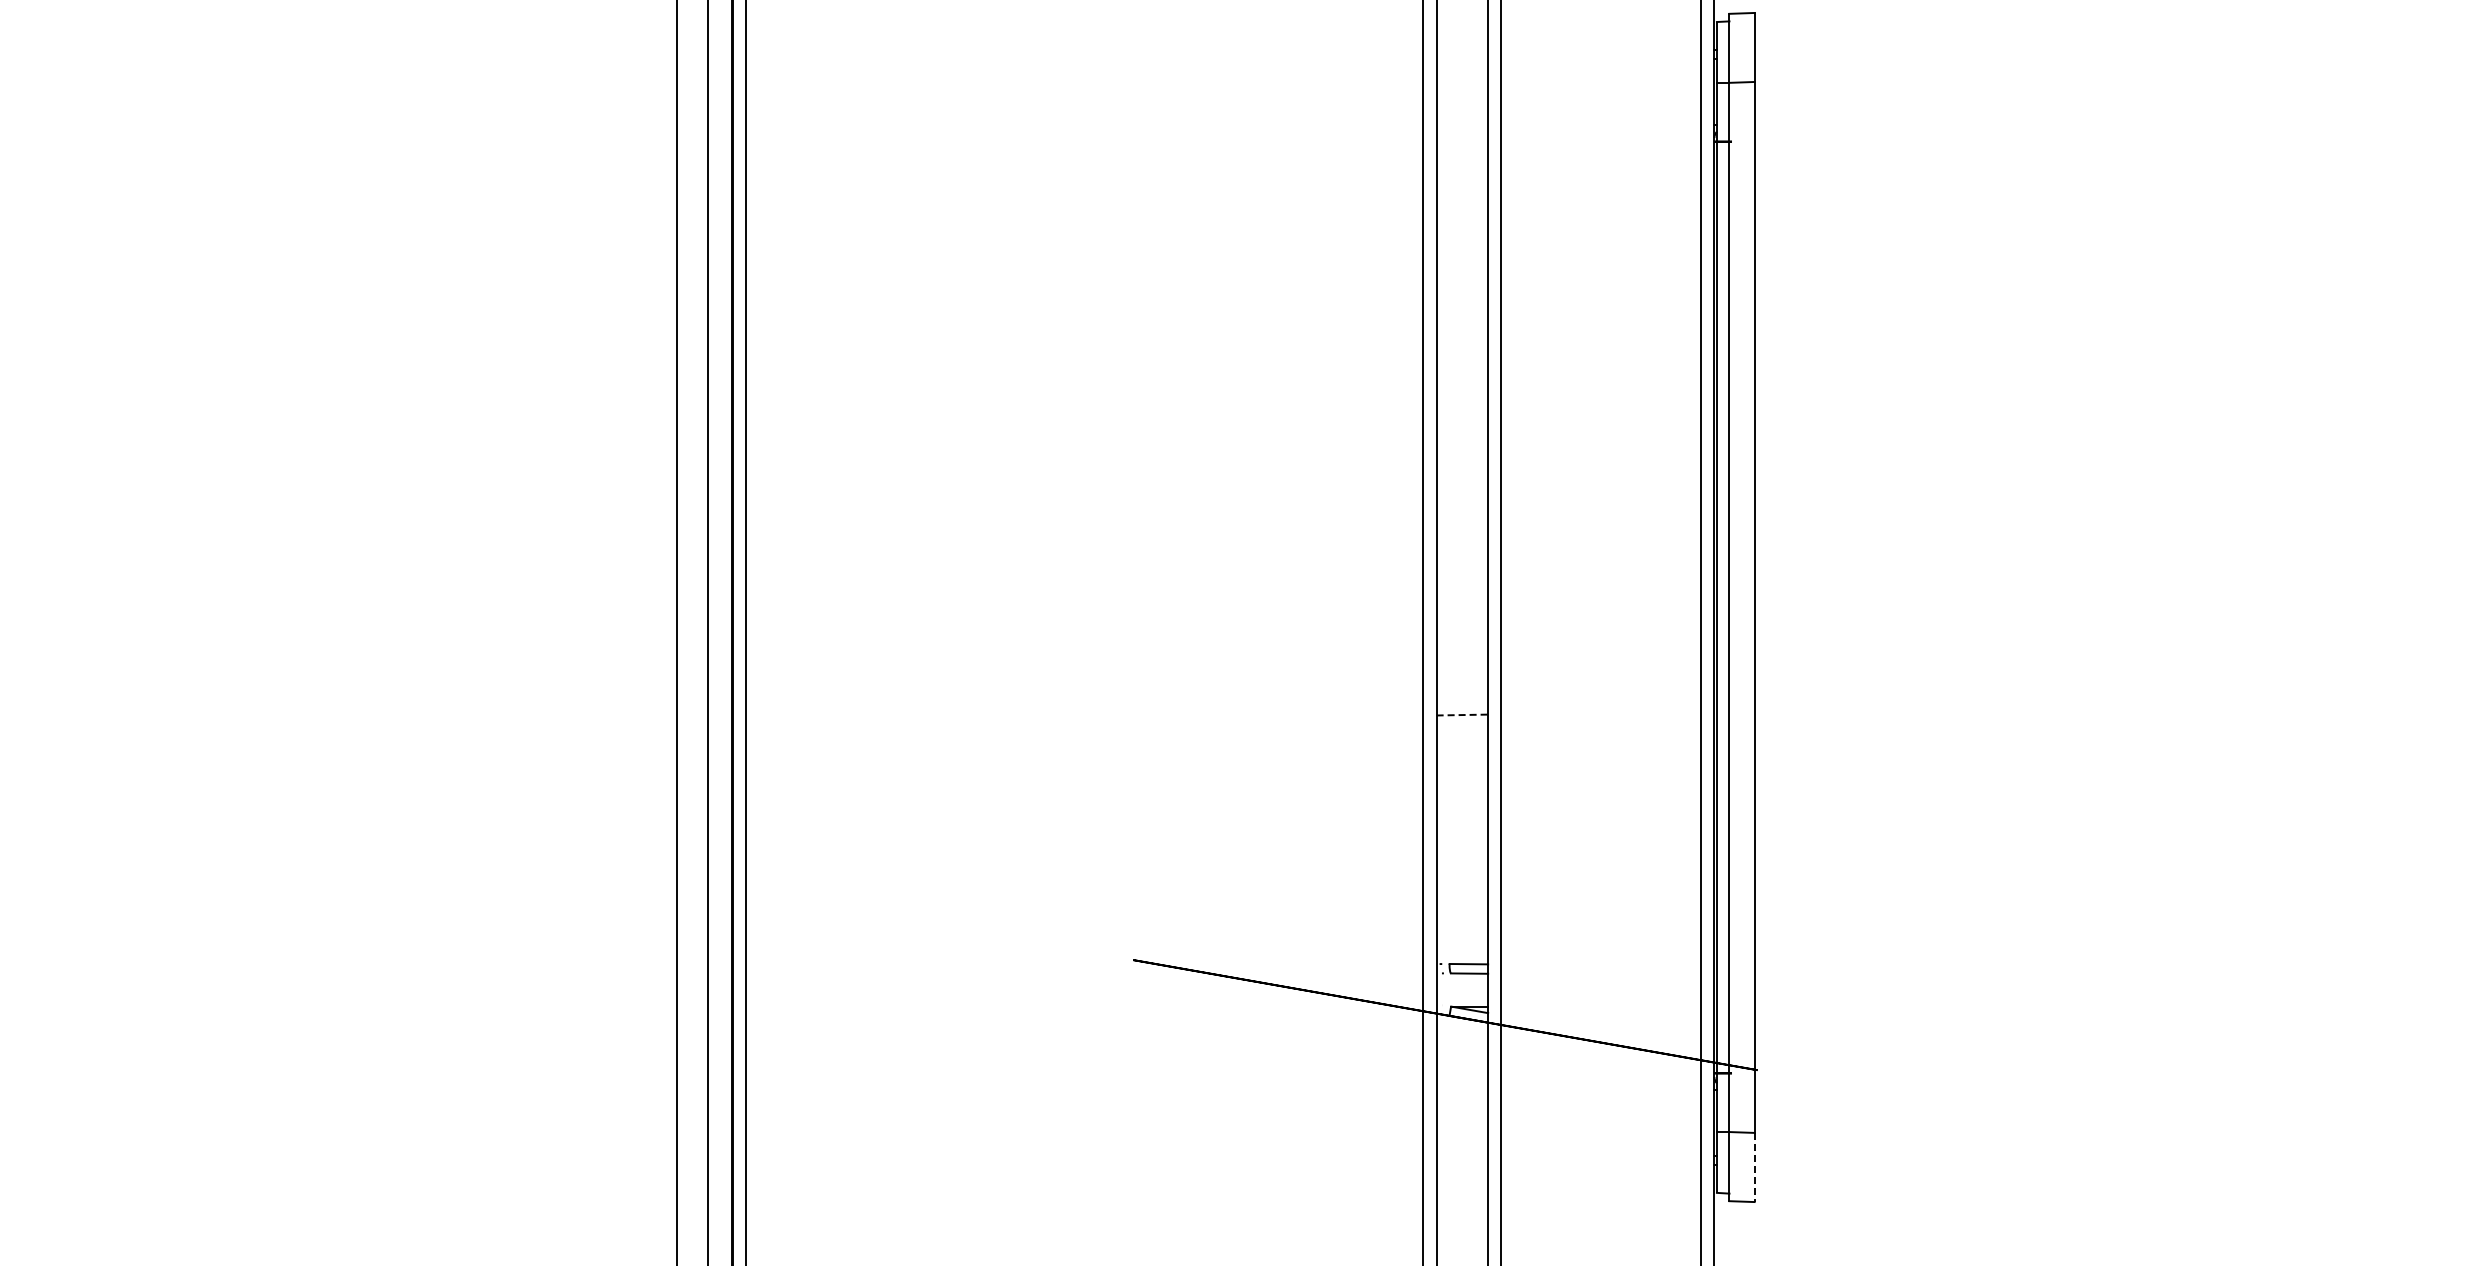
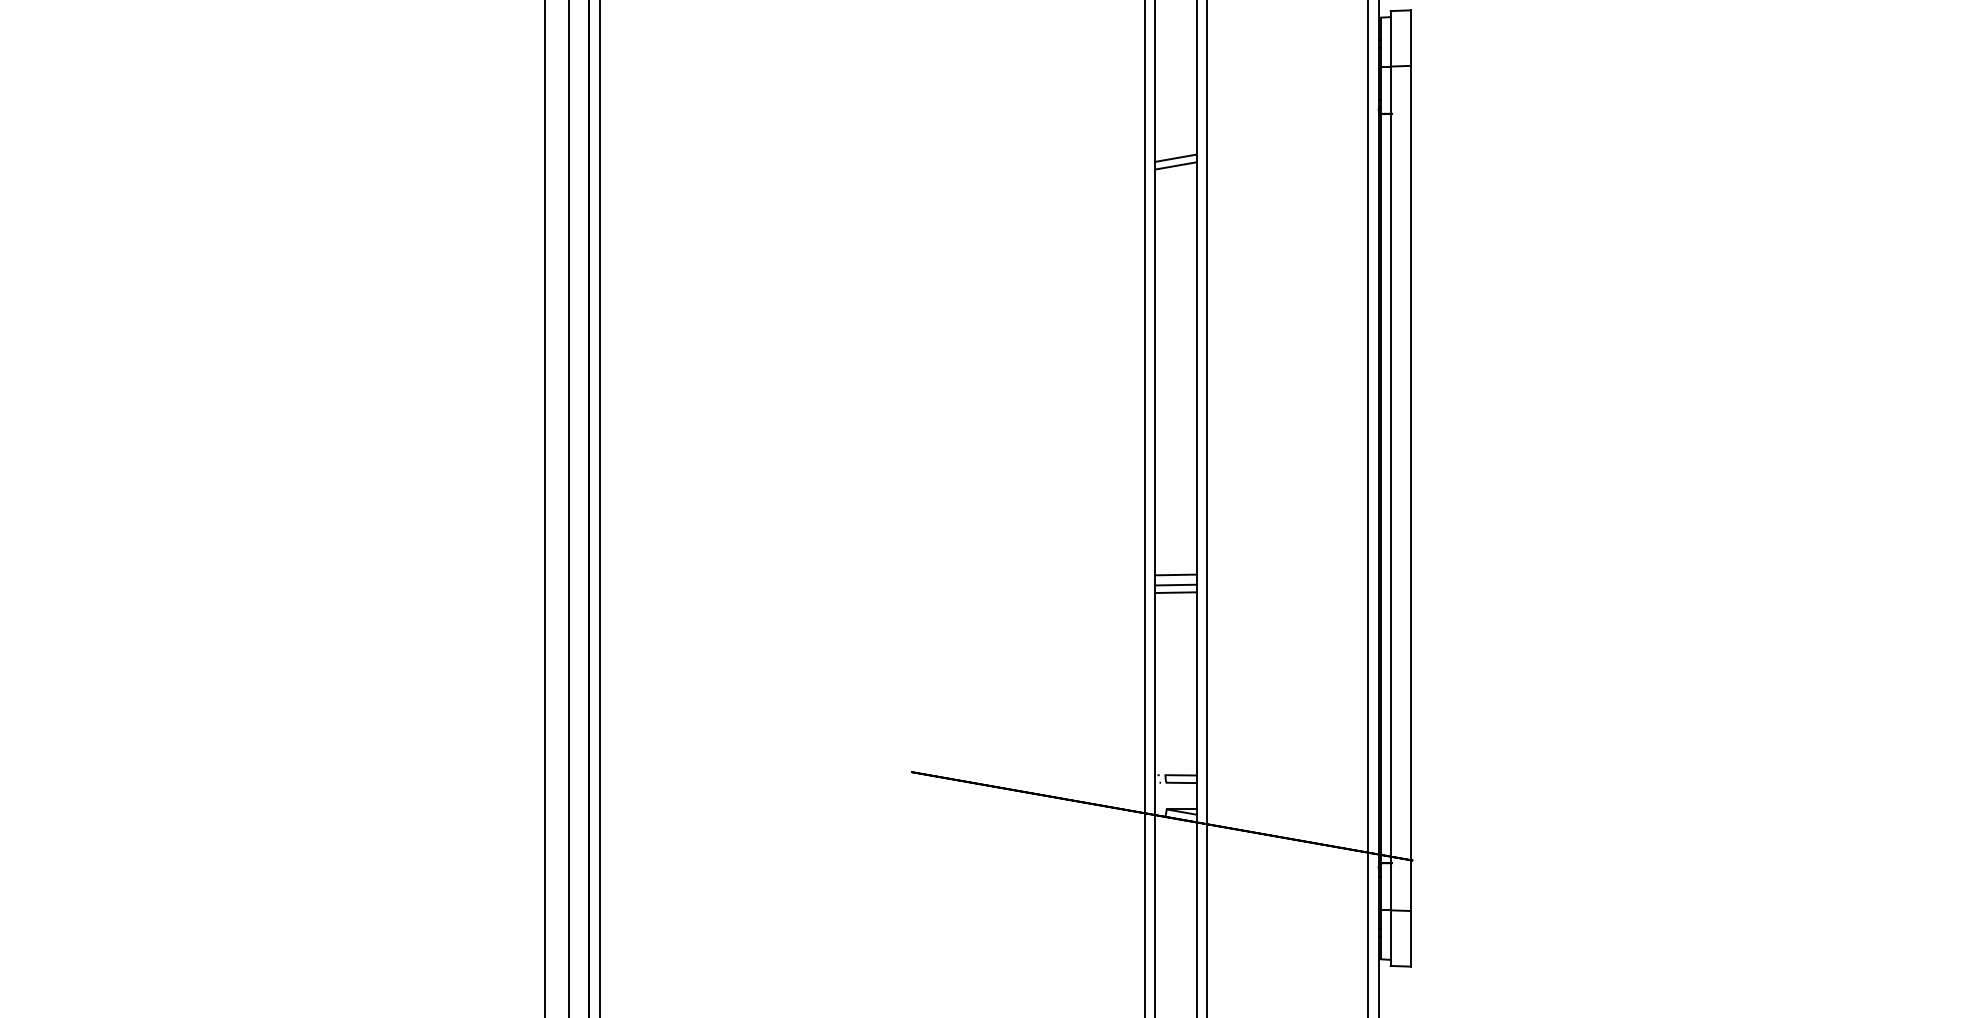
line: (1462, 196) -> (1175, 157), added
line: (1462, 205) -> (1175, 165), added
line: (1462, 715) -> (1175, 575), dashed -> solid
line: (1462, 727) -> (1175, 584), added
line: (1462, 736) -> (1175, 592), added
line: (1754, 1167) -> (1410, 938), dashed -> solid

